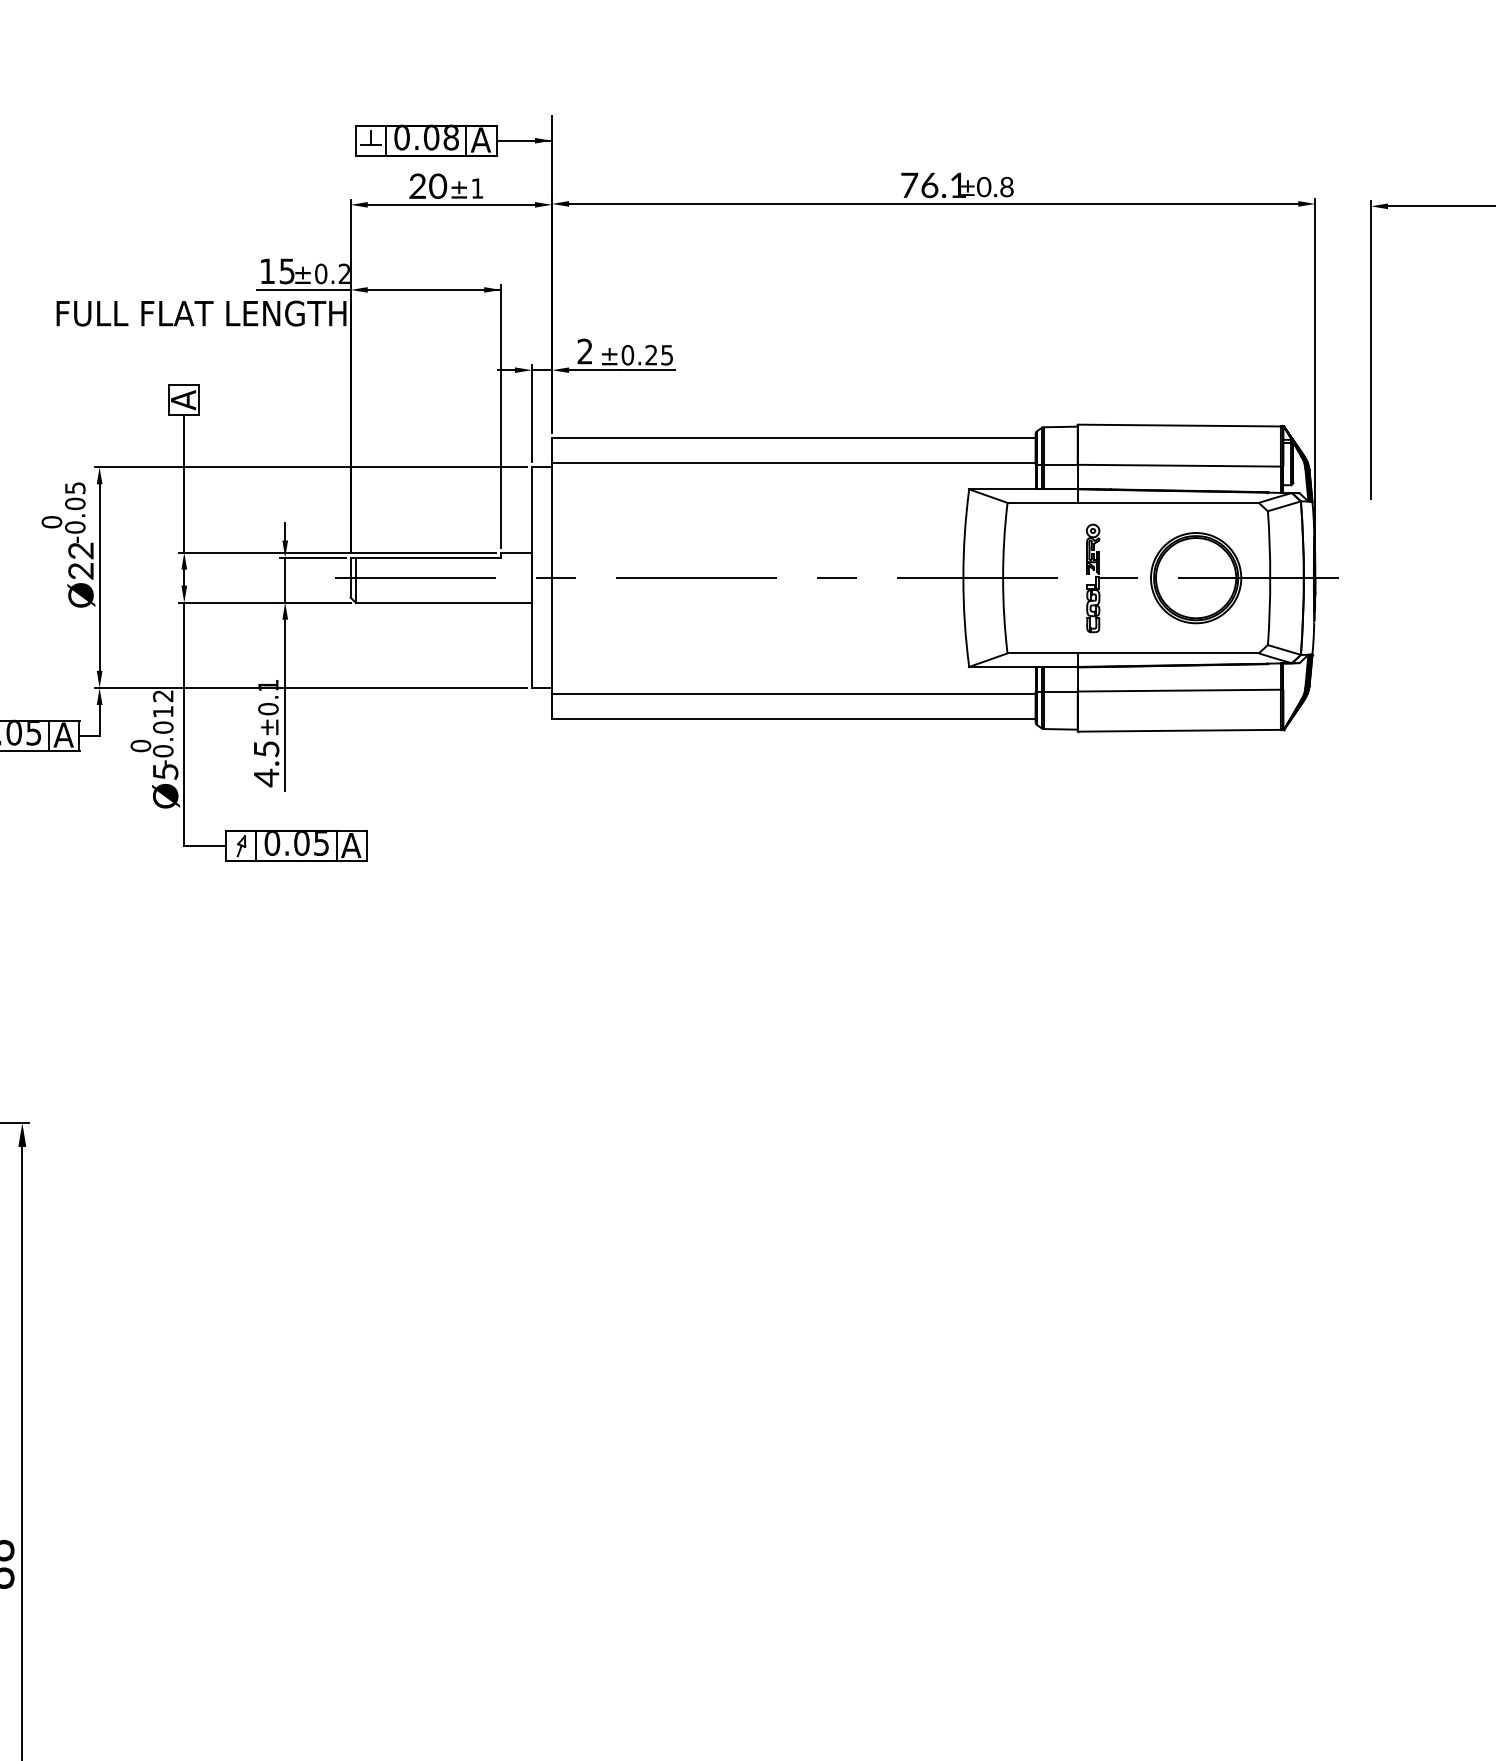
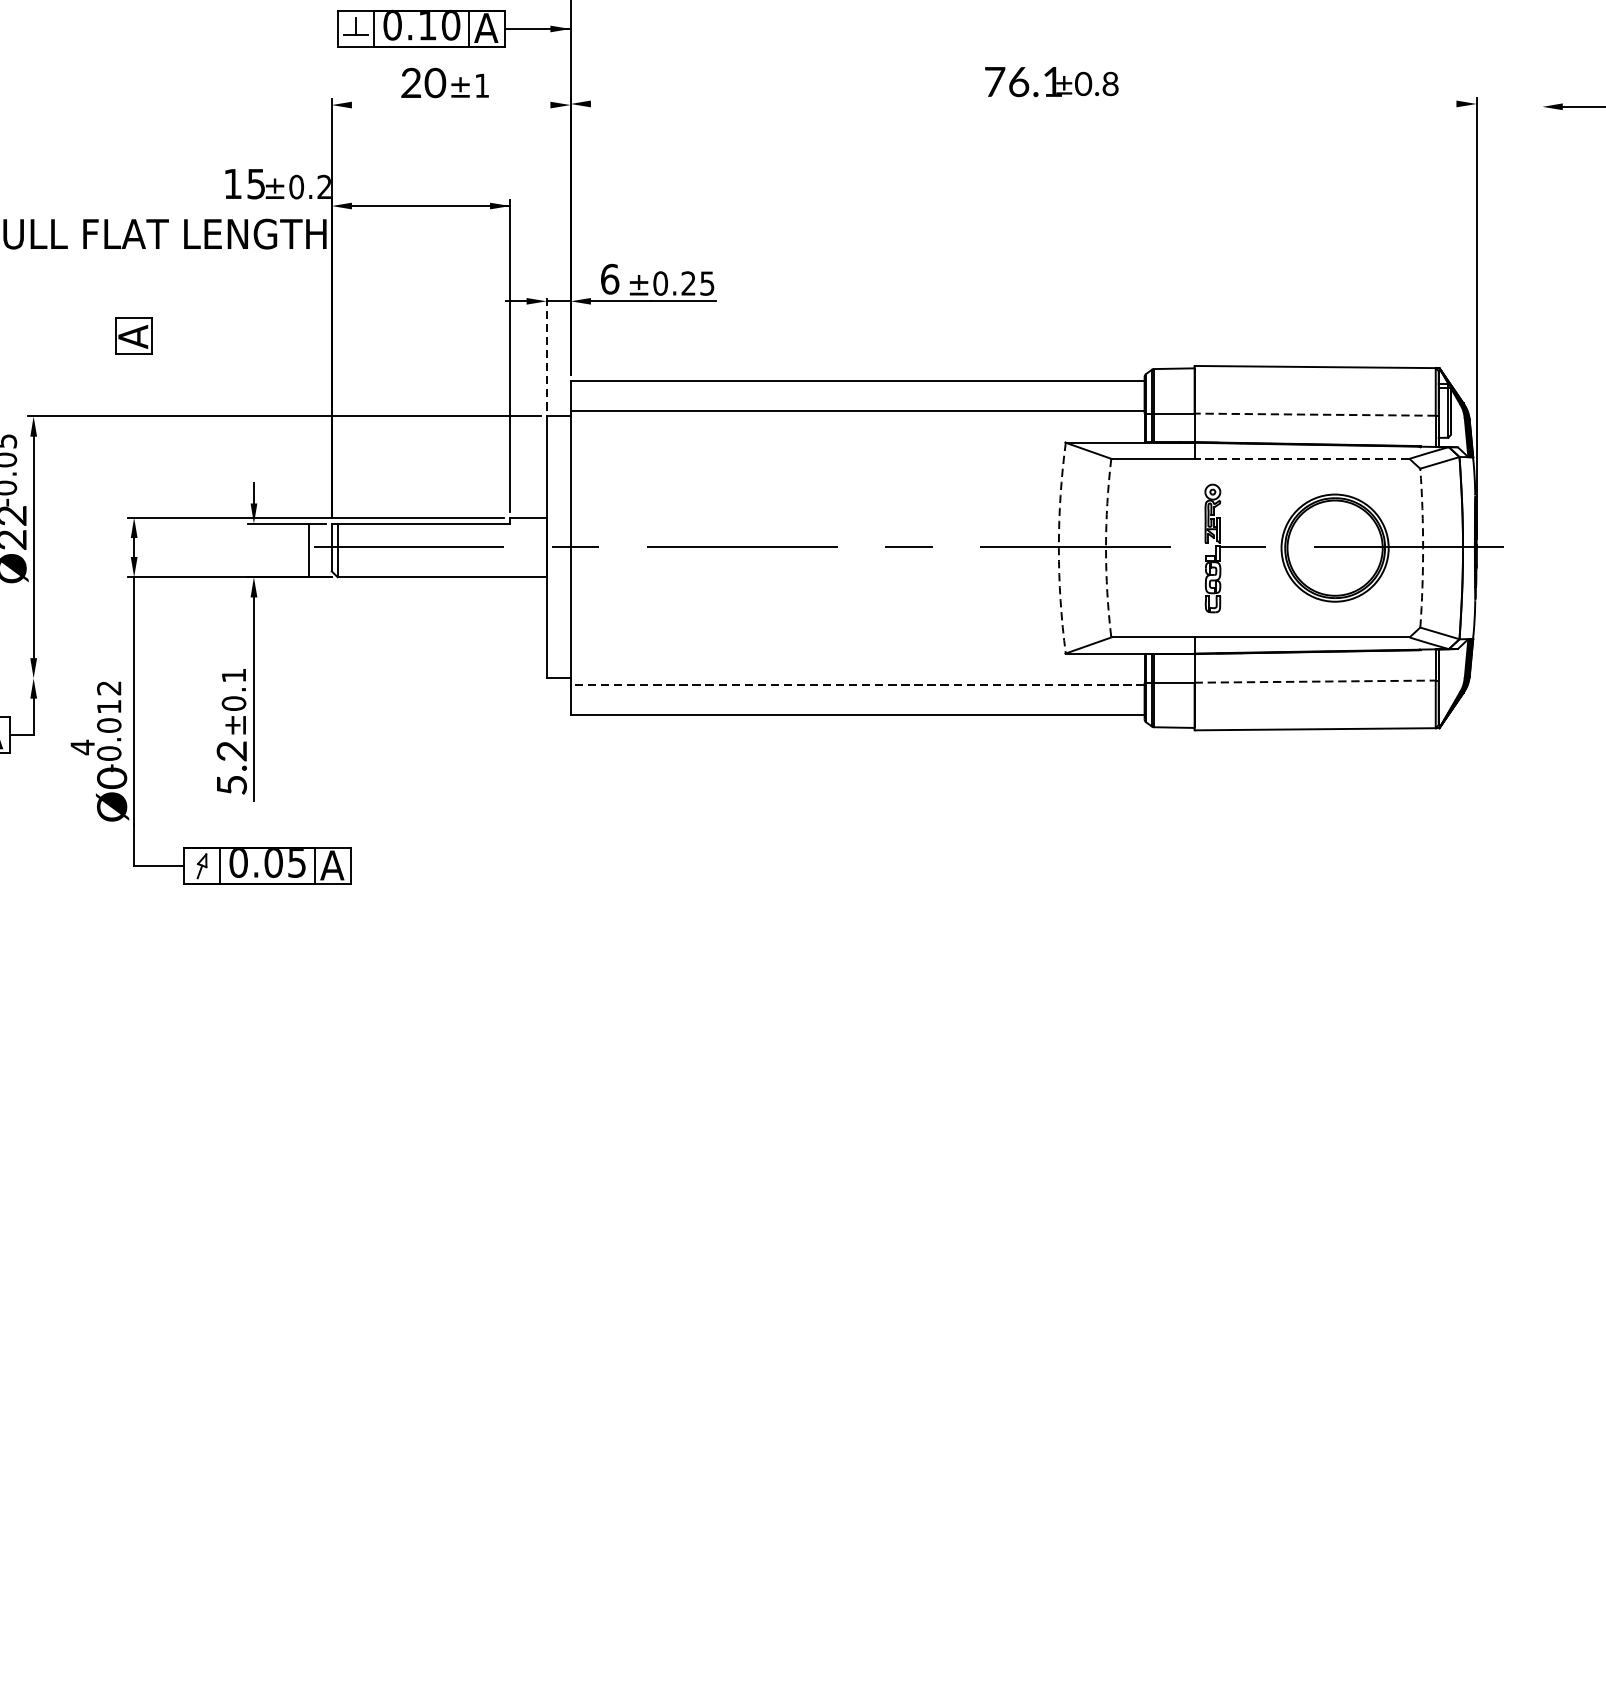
text: (441, 137) -> (439, 25), 0.08 -> 0.10
line: (933, 203) -> (1023, 103), removed
line: (450, 204) -> (450, 104), removed
line: (303, 289) -> (275, 205), removed
line: (1370, 349) -> (1542, 276), removed
text: (585, 351) -> (610, 279), 2 -> 6
line: (531, 413) -> (546, 352), solid -> dashed
line: (1179, 465) -> (1315, 414), solid -> dashed
line: (184, 483) -> (134, 435), removed
line: (1168, 502) -> (1302, 458), solid -> dashed
arc: (963, 578) -> (1059, 548), solid -> dashed
arc: (1003, 578) -> (1106, 548), solid -> dashed
arc: (1270, 578) -> (1423, 548), solid -> dashed
line: (285, 579) -> (308, 549), moved
line: (310, 687) -> (283, 677), removed
line: (1179, 690) -> (1315, 681), solid -> dashed
line: (793, 693) -> (857, 685), solid -> dashed
text: (140, 745) -> (82, 746), 0 -> 4
text: (266, 764) -> (231, 769), 4.5 -> 5.2
text: (165, 772) -> (111, 778), Ø5 -> Ø0

